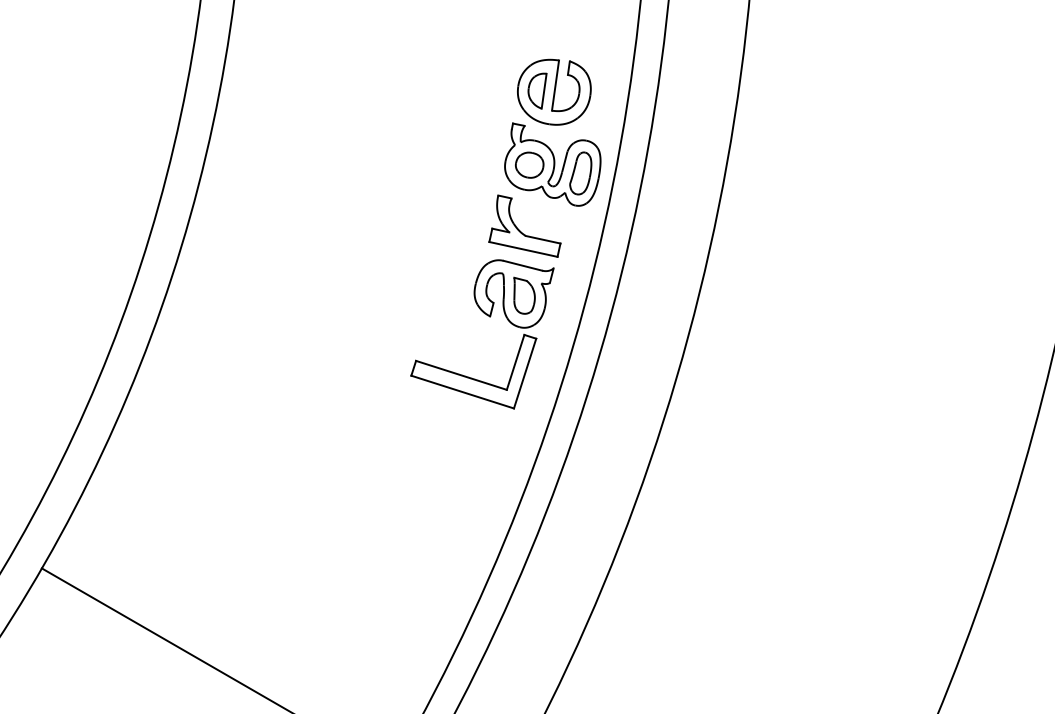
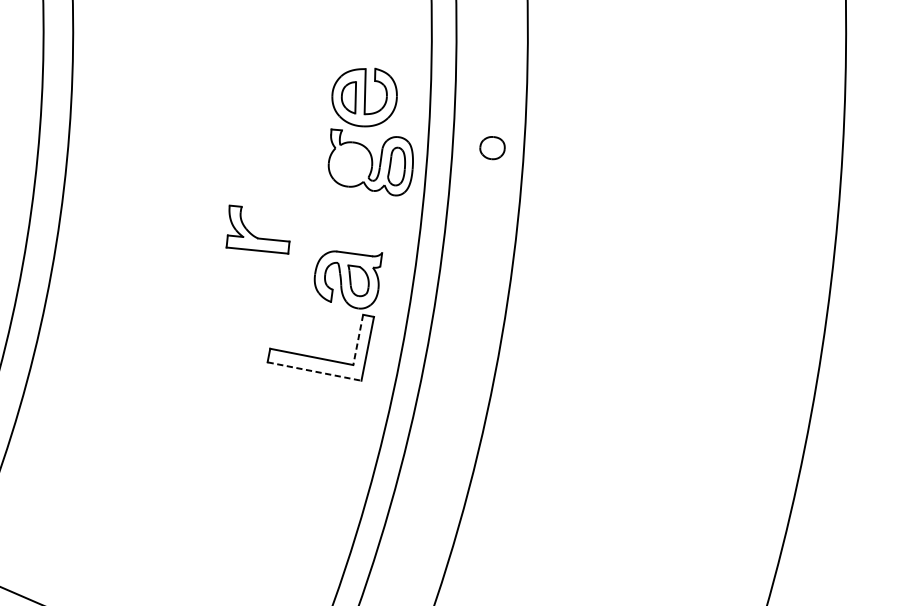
part: (529, 164) -> (492, 147), moved
part: (519, 229) -> (251, 233), moved
line: (515, 362) -> (358, 340), solid -> dashed
line: (462, 392) -> (314, 371), solid -> dashed

